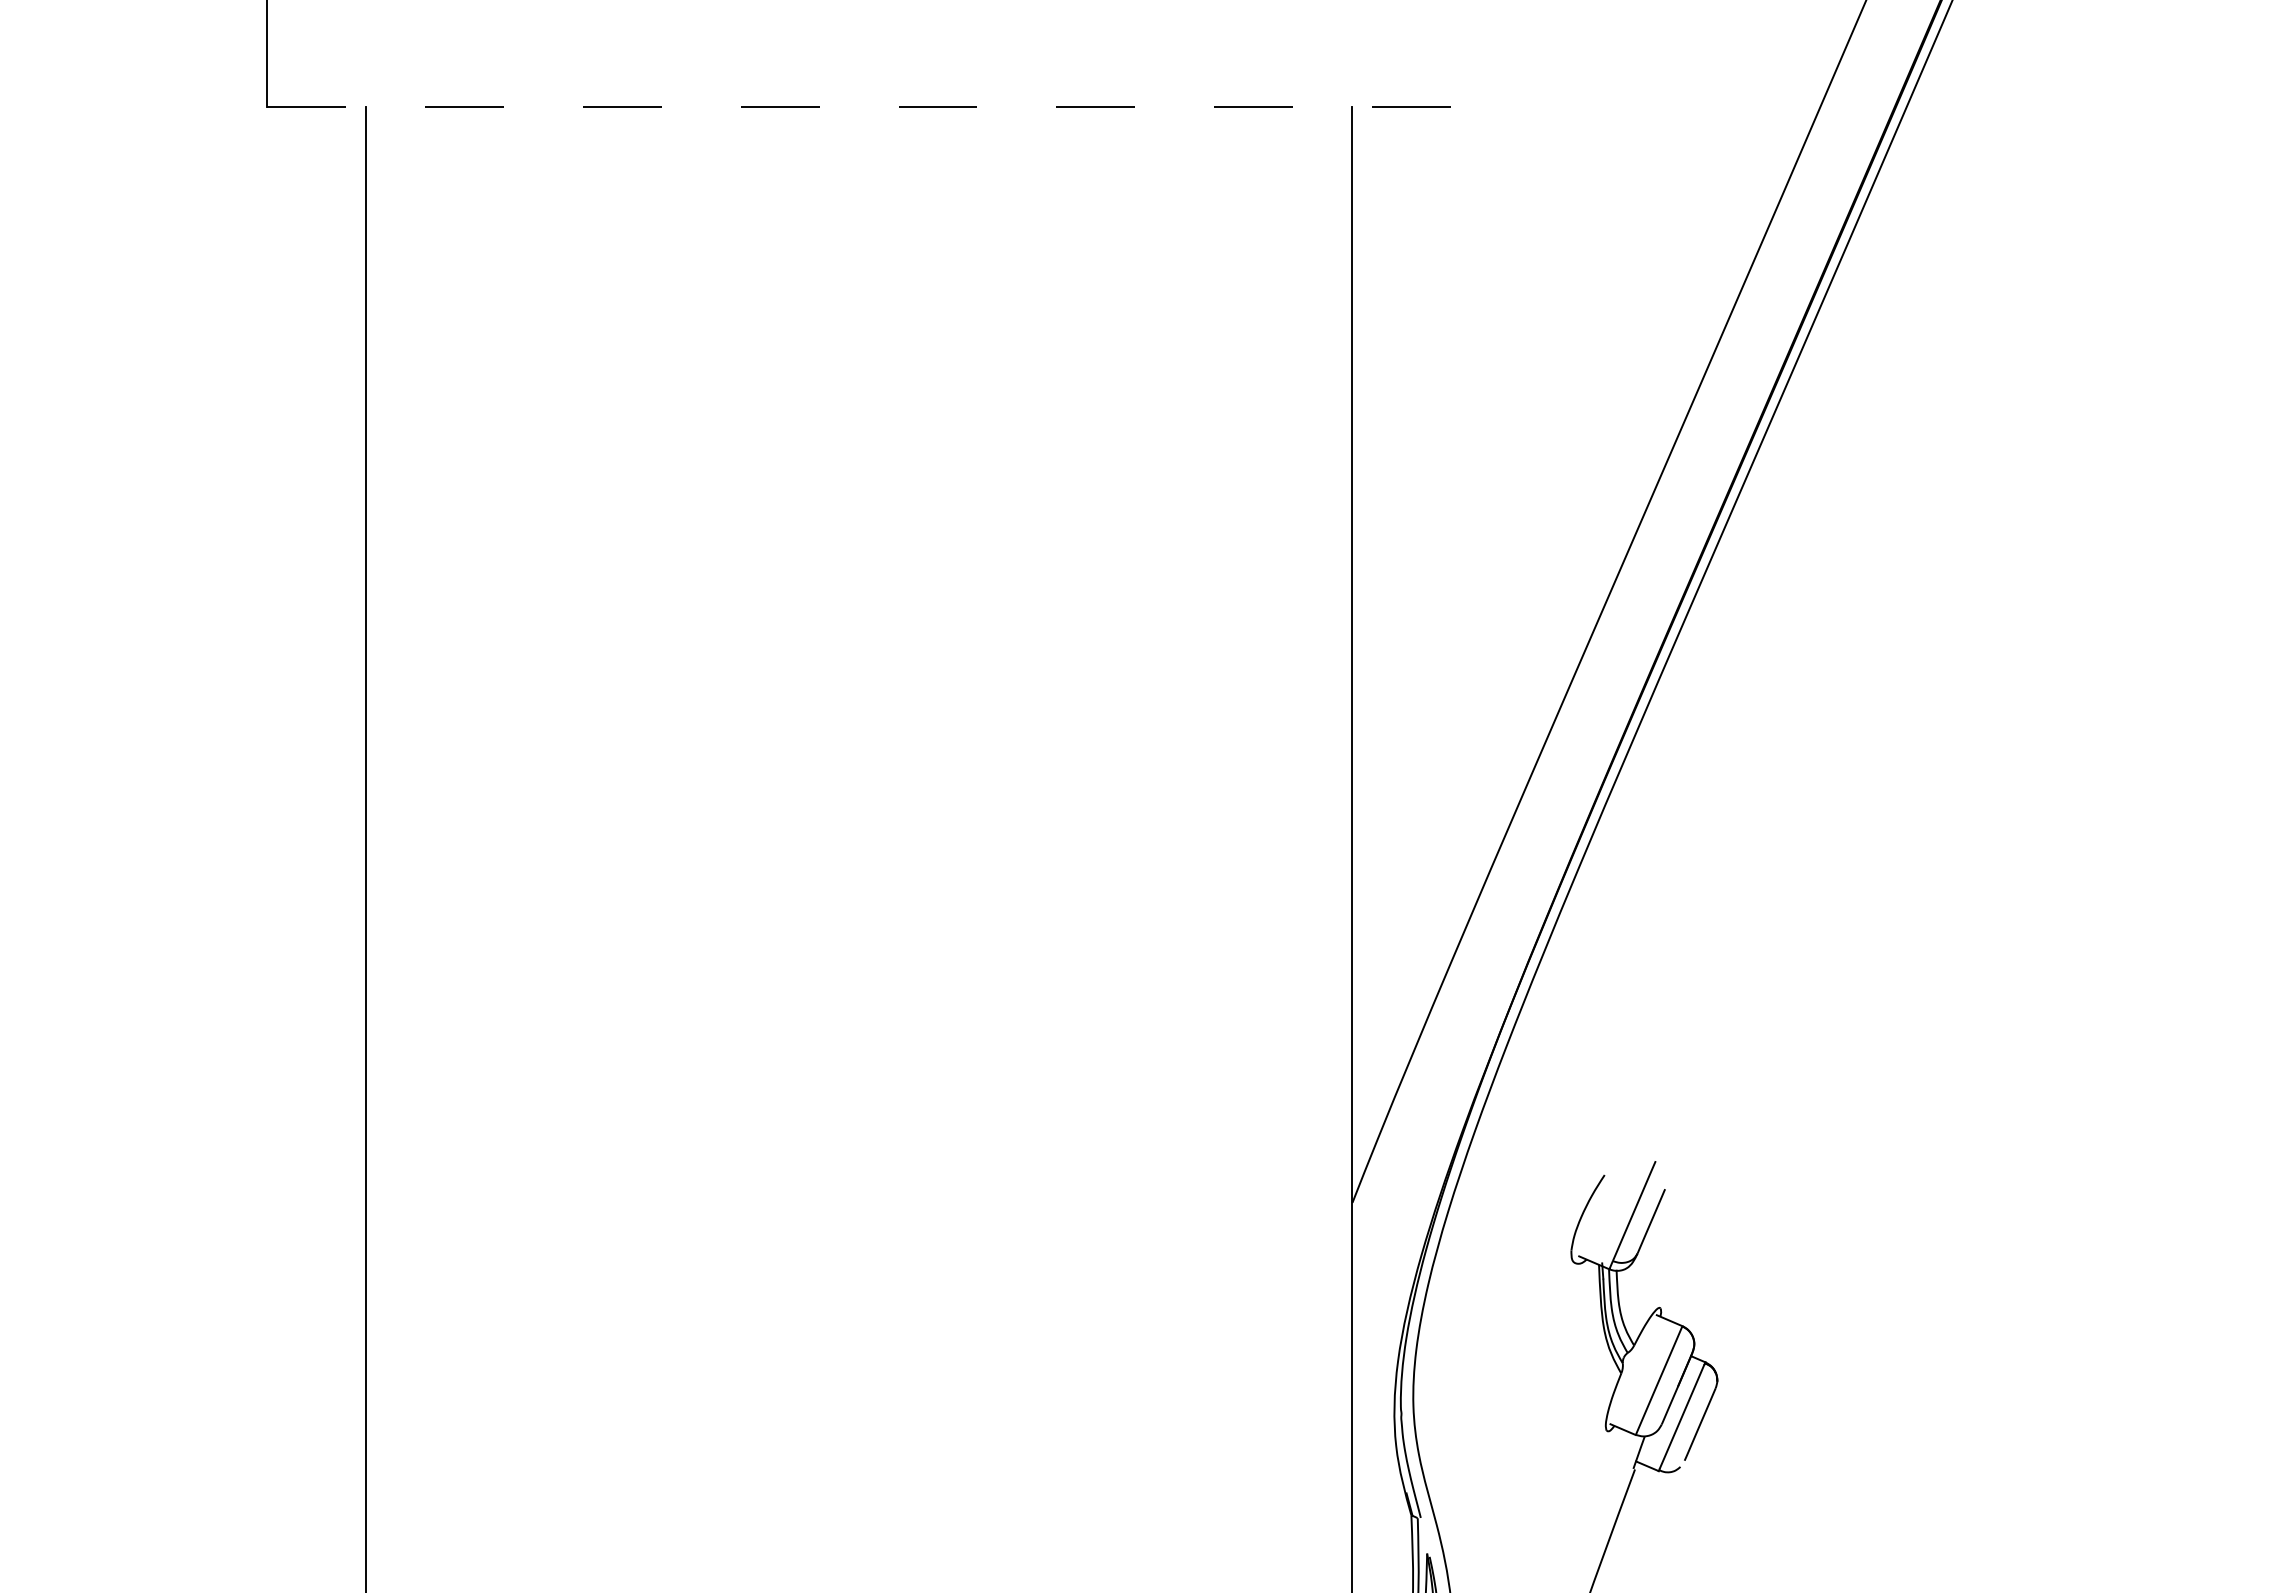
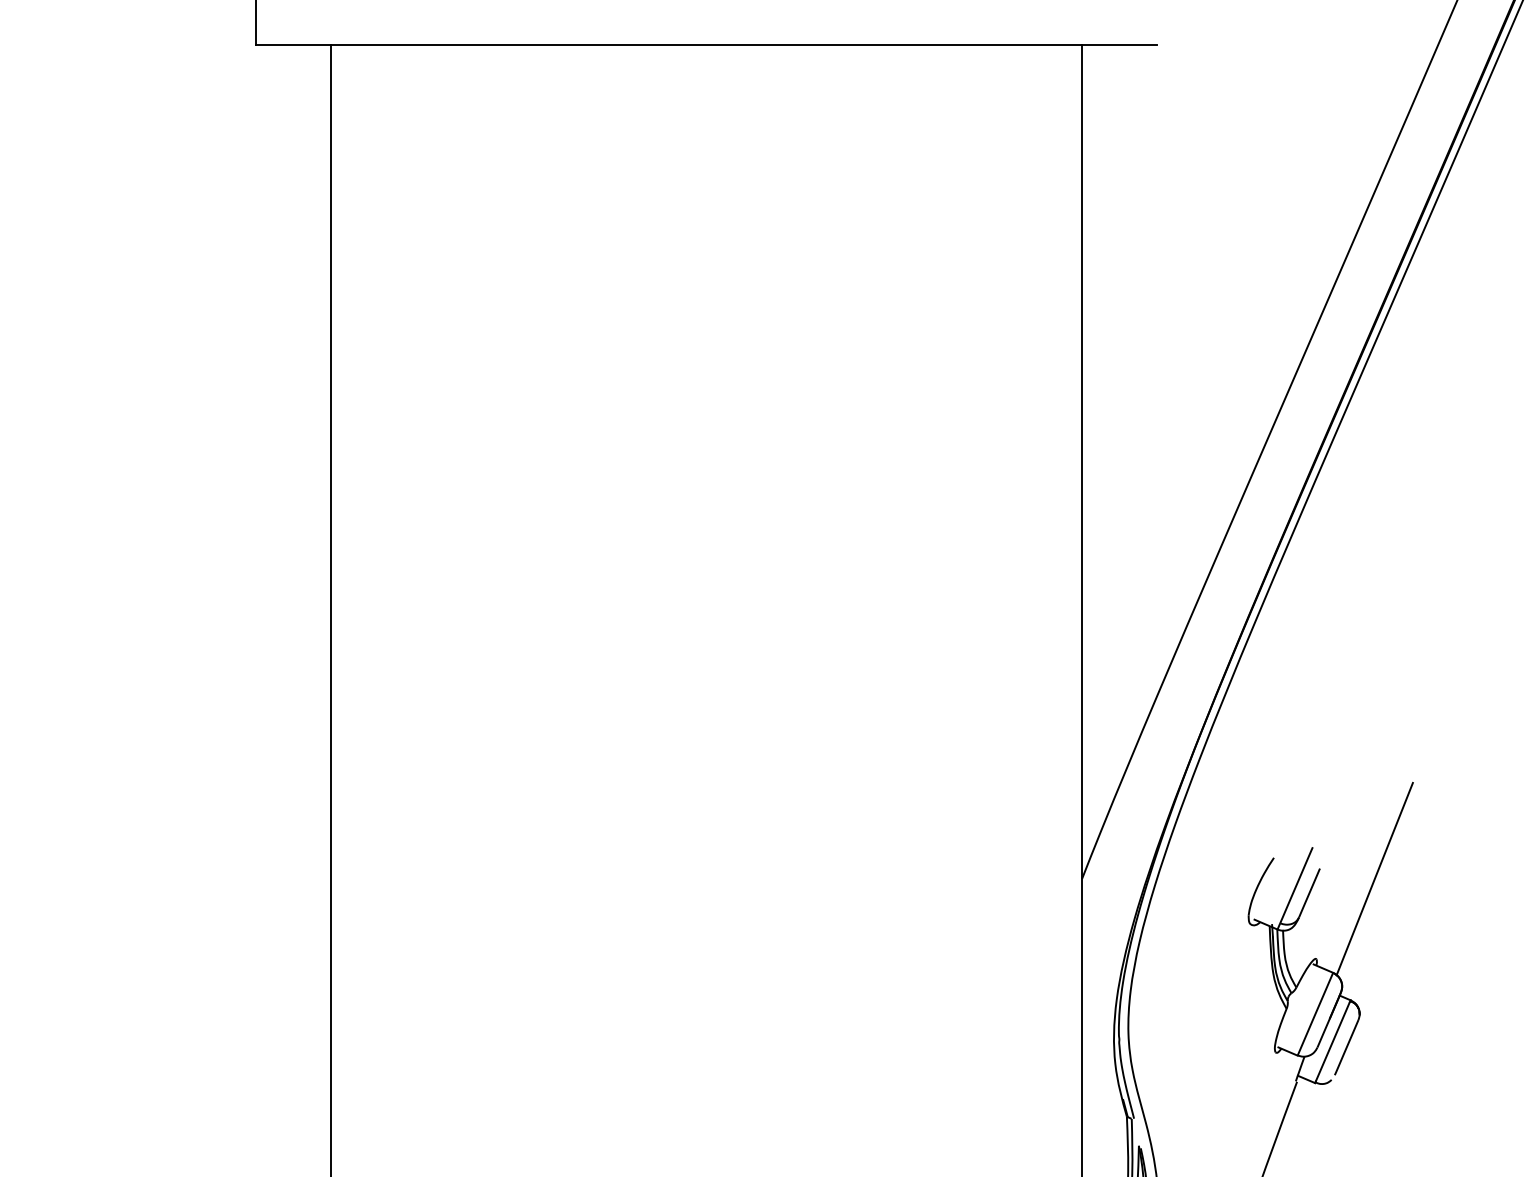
line: (858, 106) -> (706, 44), dashed -> solid
line: (1737, 1202) -> (1375, 878), added

